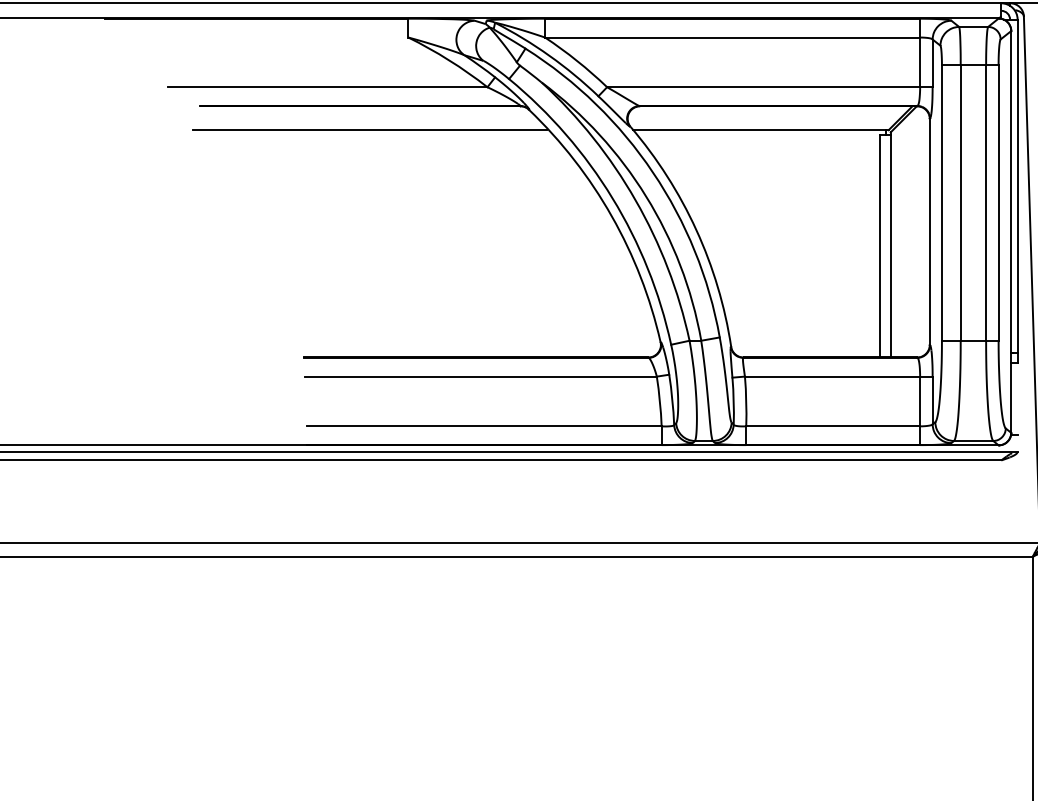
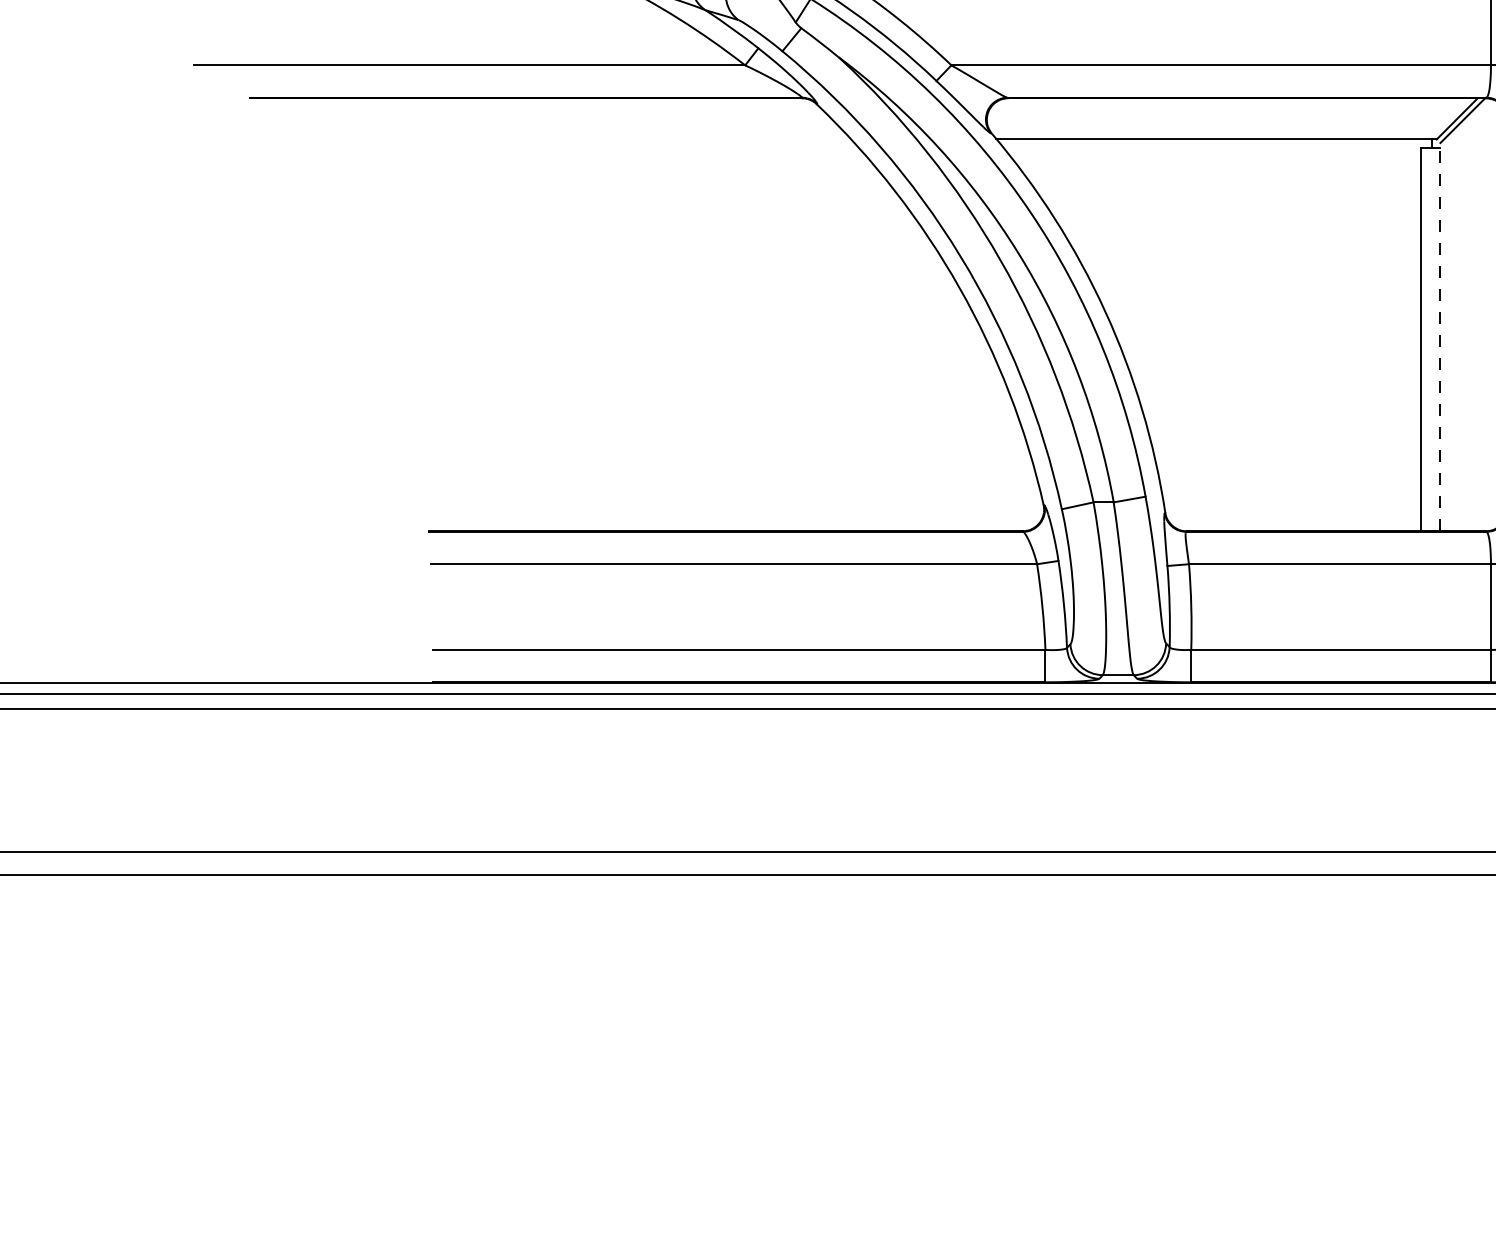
line: (370, 130) -> (543, 139), removed
line: (890, 244) -> (1439, 336), solid -> dashed

